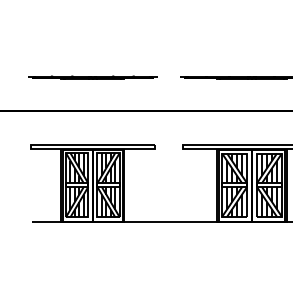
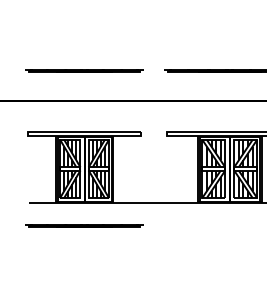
line: (92, 247) -> (84, 225), added

